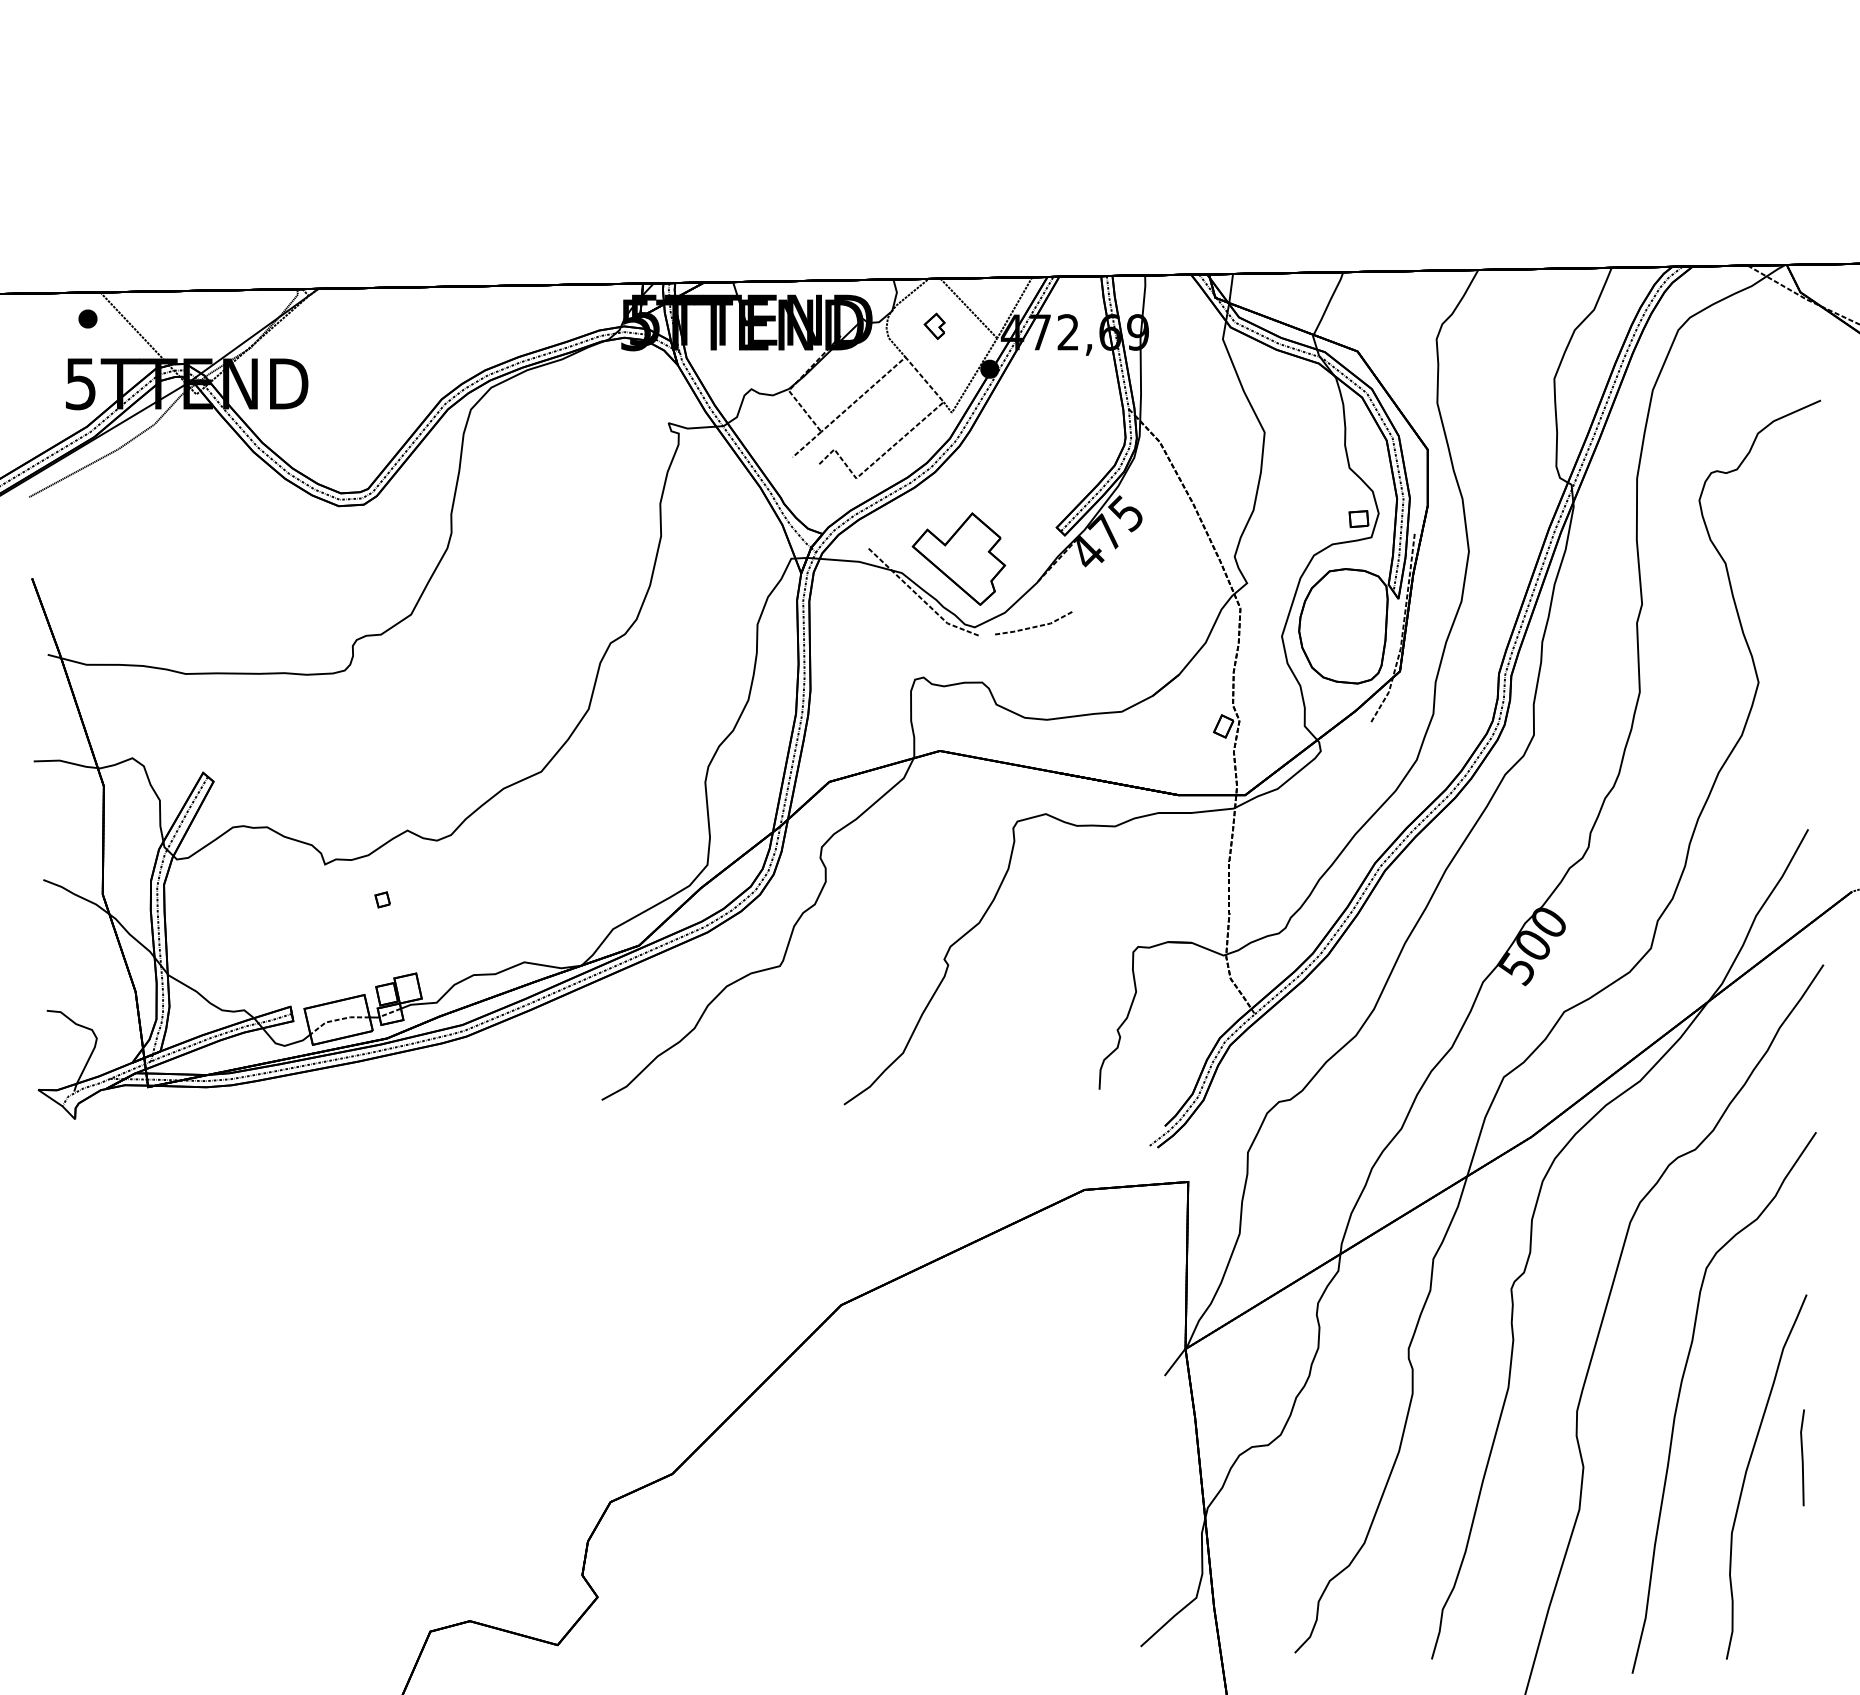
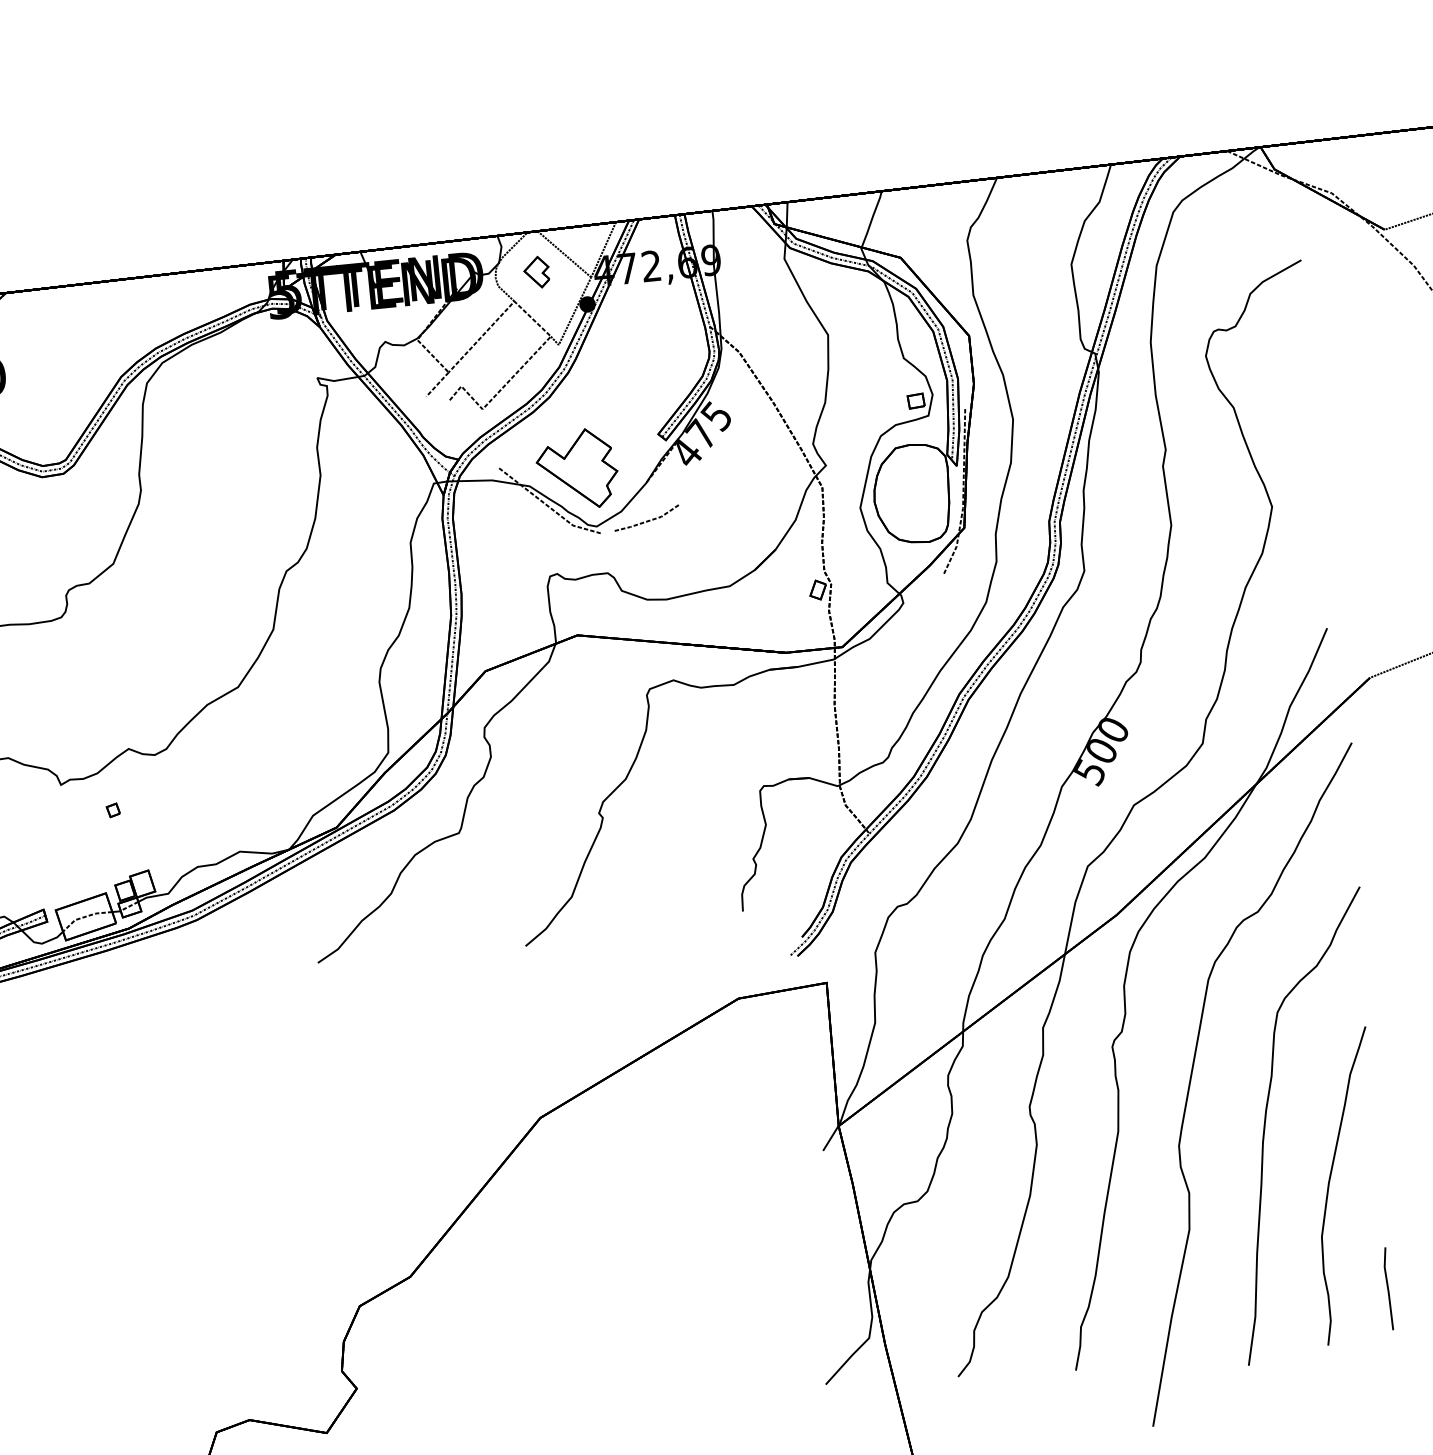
part: (934, 326) -> (536, 272), size x1.43
line: (1802, 1457) -> (1388, 1288), moved

